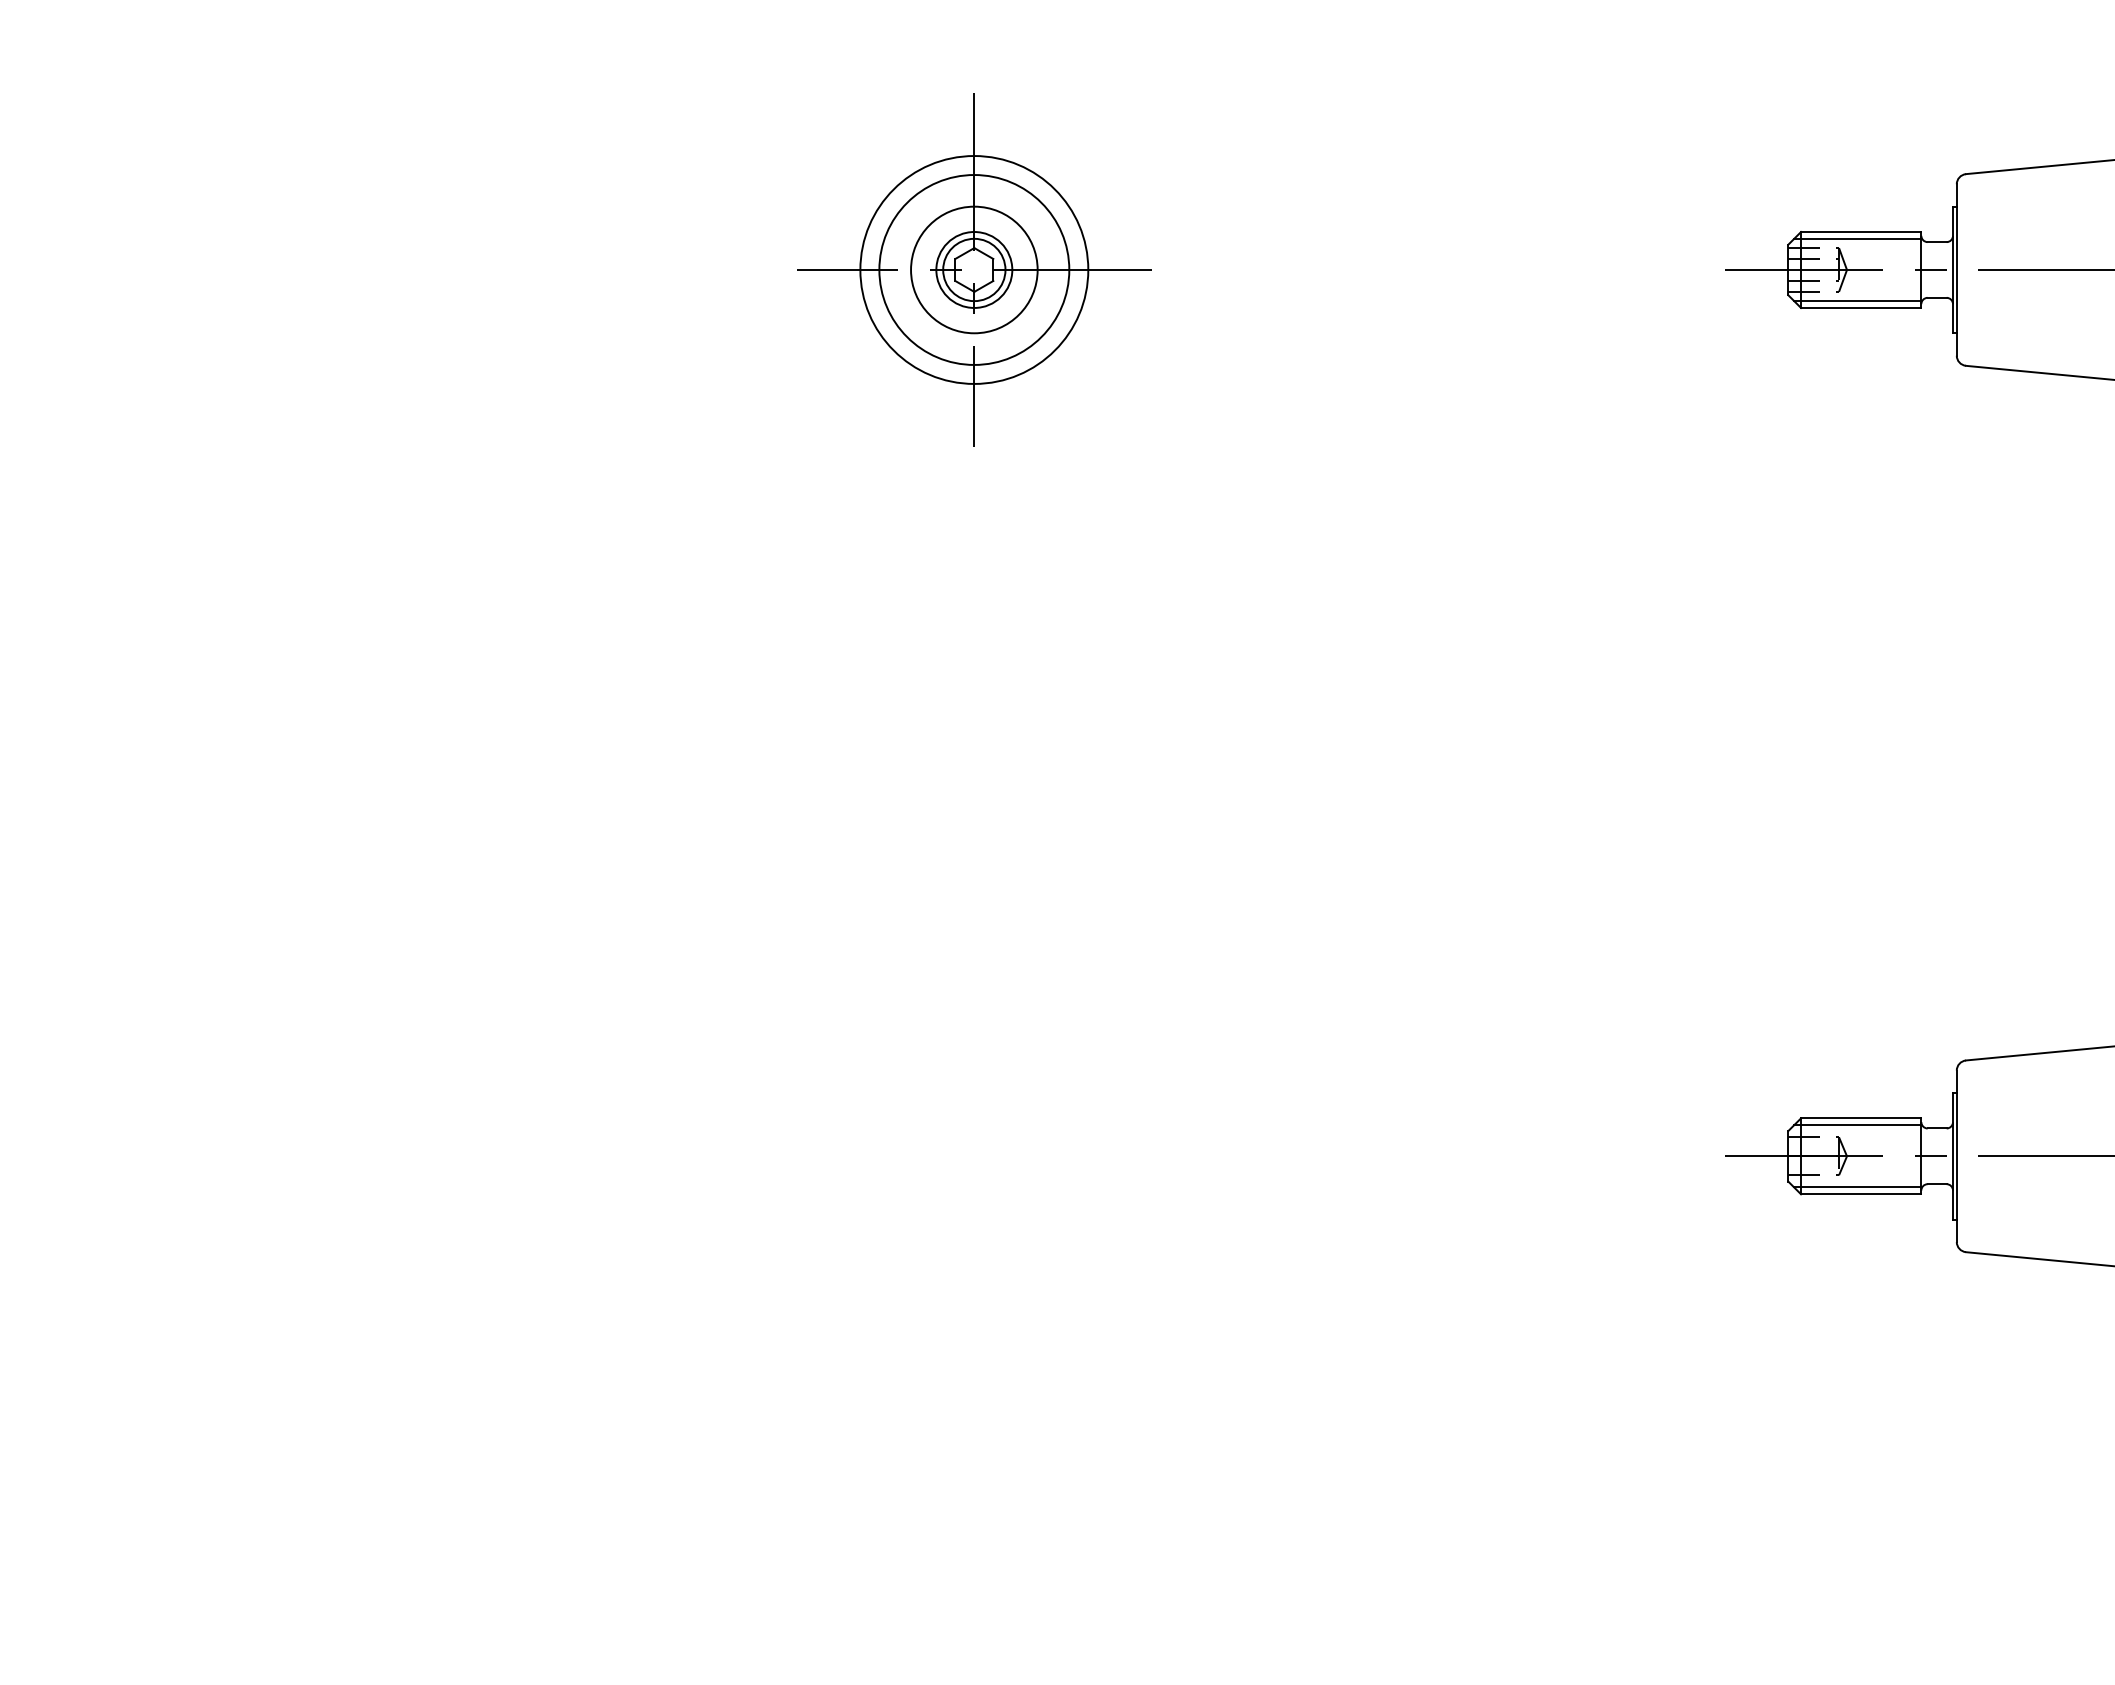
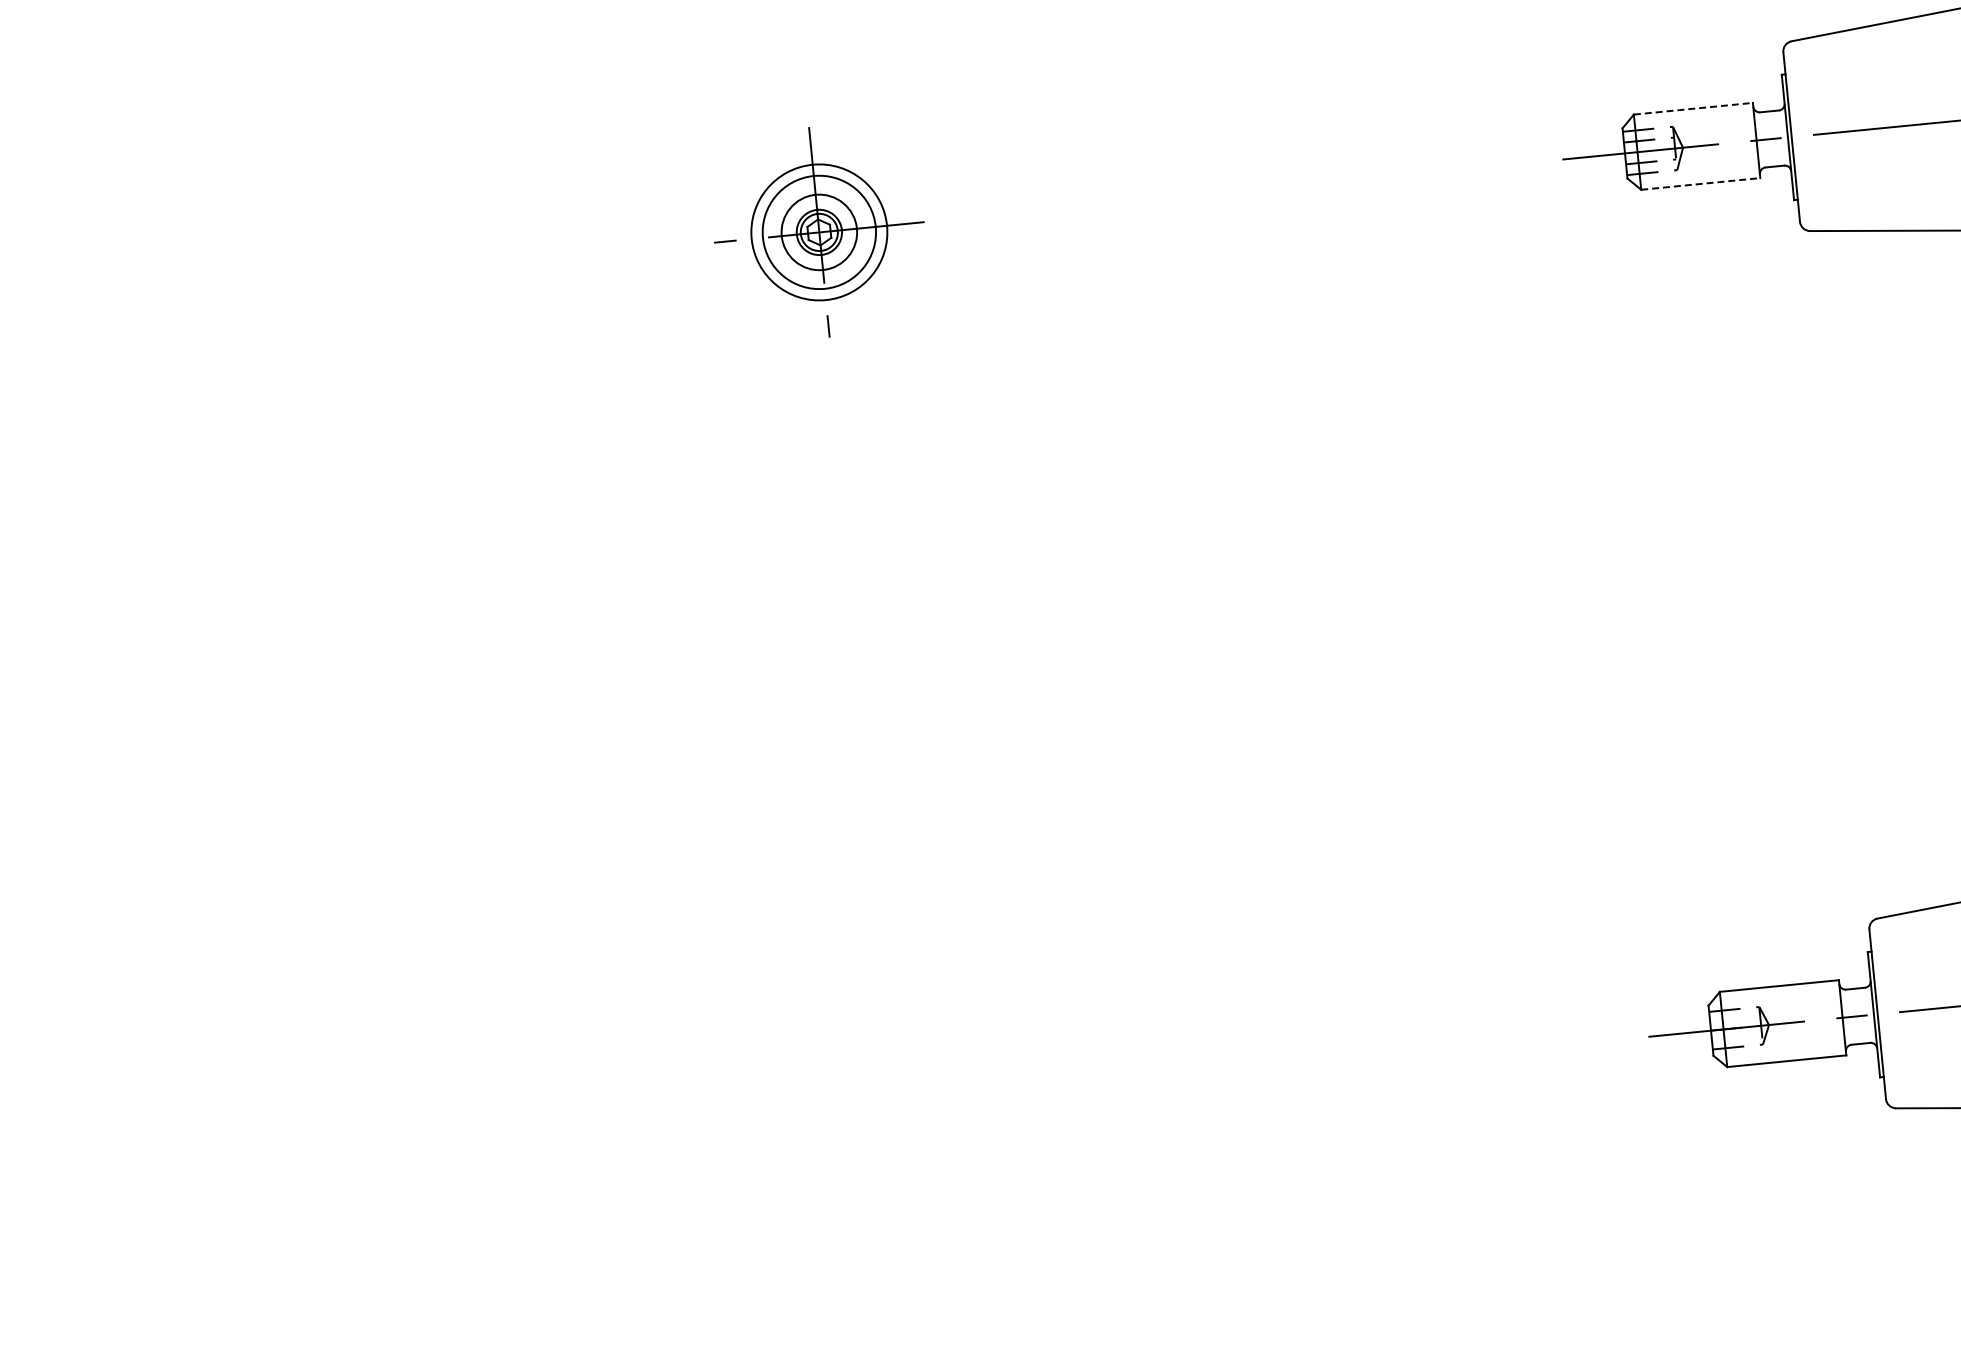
line: (1861, 232) -> (1693, 109), solid -> dashed
line: (1857, 238) -> (1690, 115), removed
part: (974, 269) -> (819, 231), size x0.6
line: (1857, 301) -> (1696, 177), removed
line: (1861, 307) -> (1701, 183), solid -> dashed
line: (1857, 1125) -> (1776, 993), removed
line: (1857, 1187) -> (1782, 1054), removed

